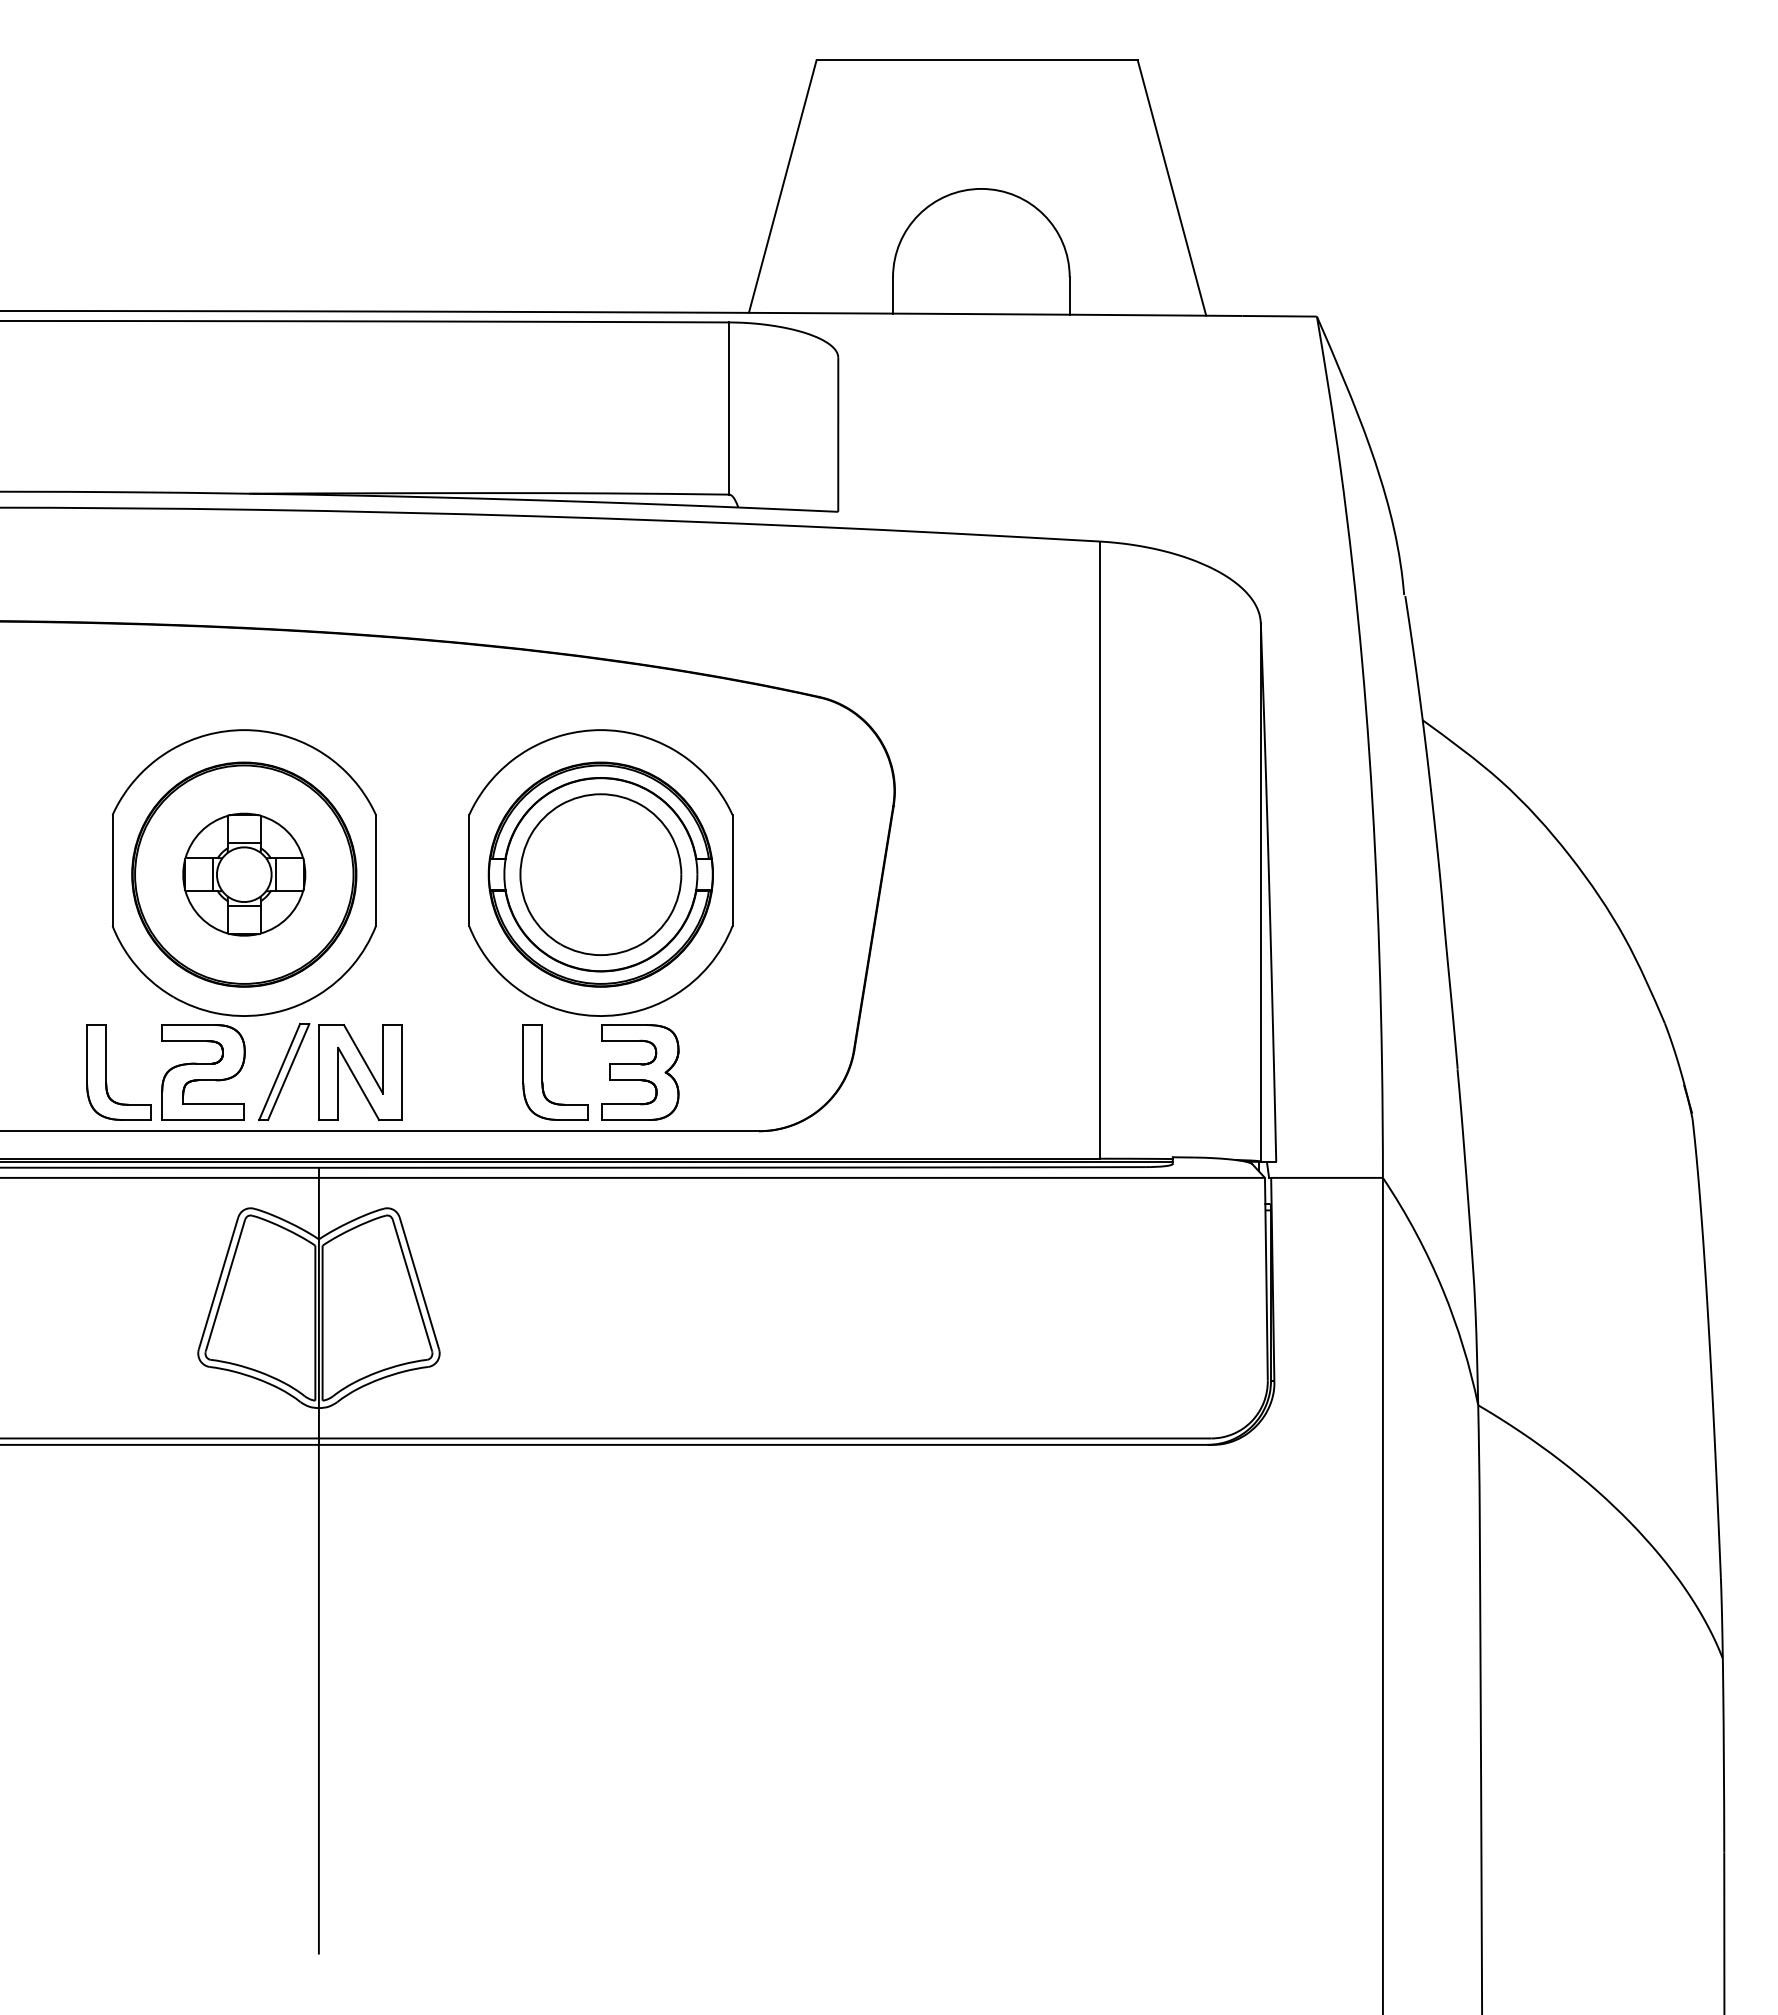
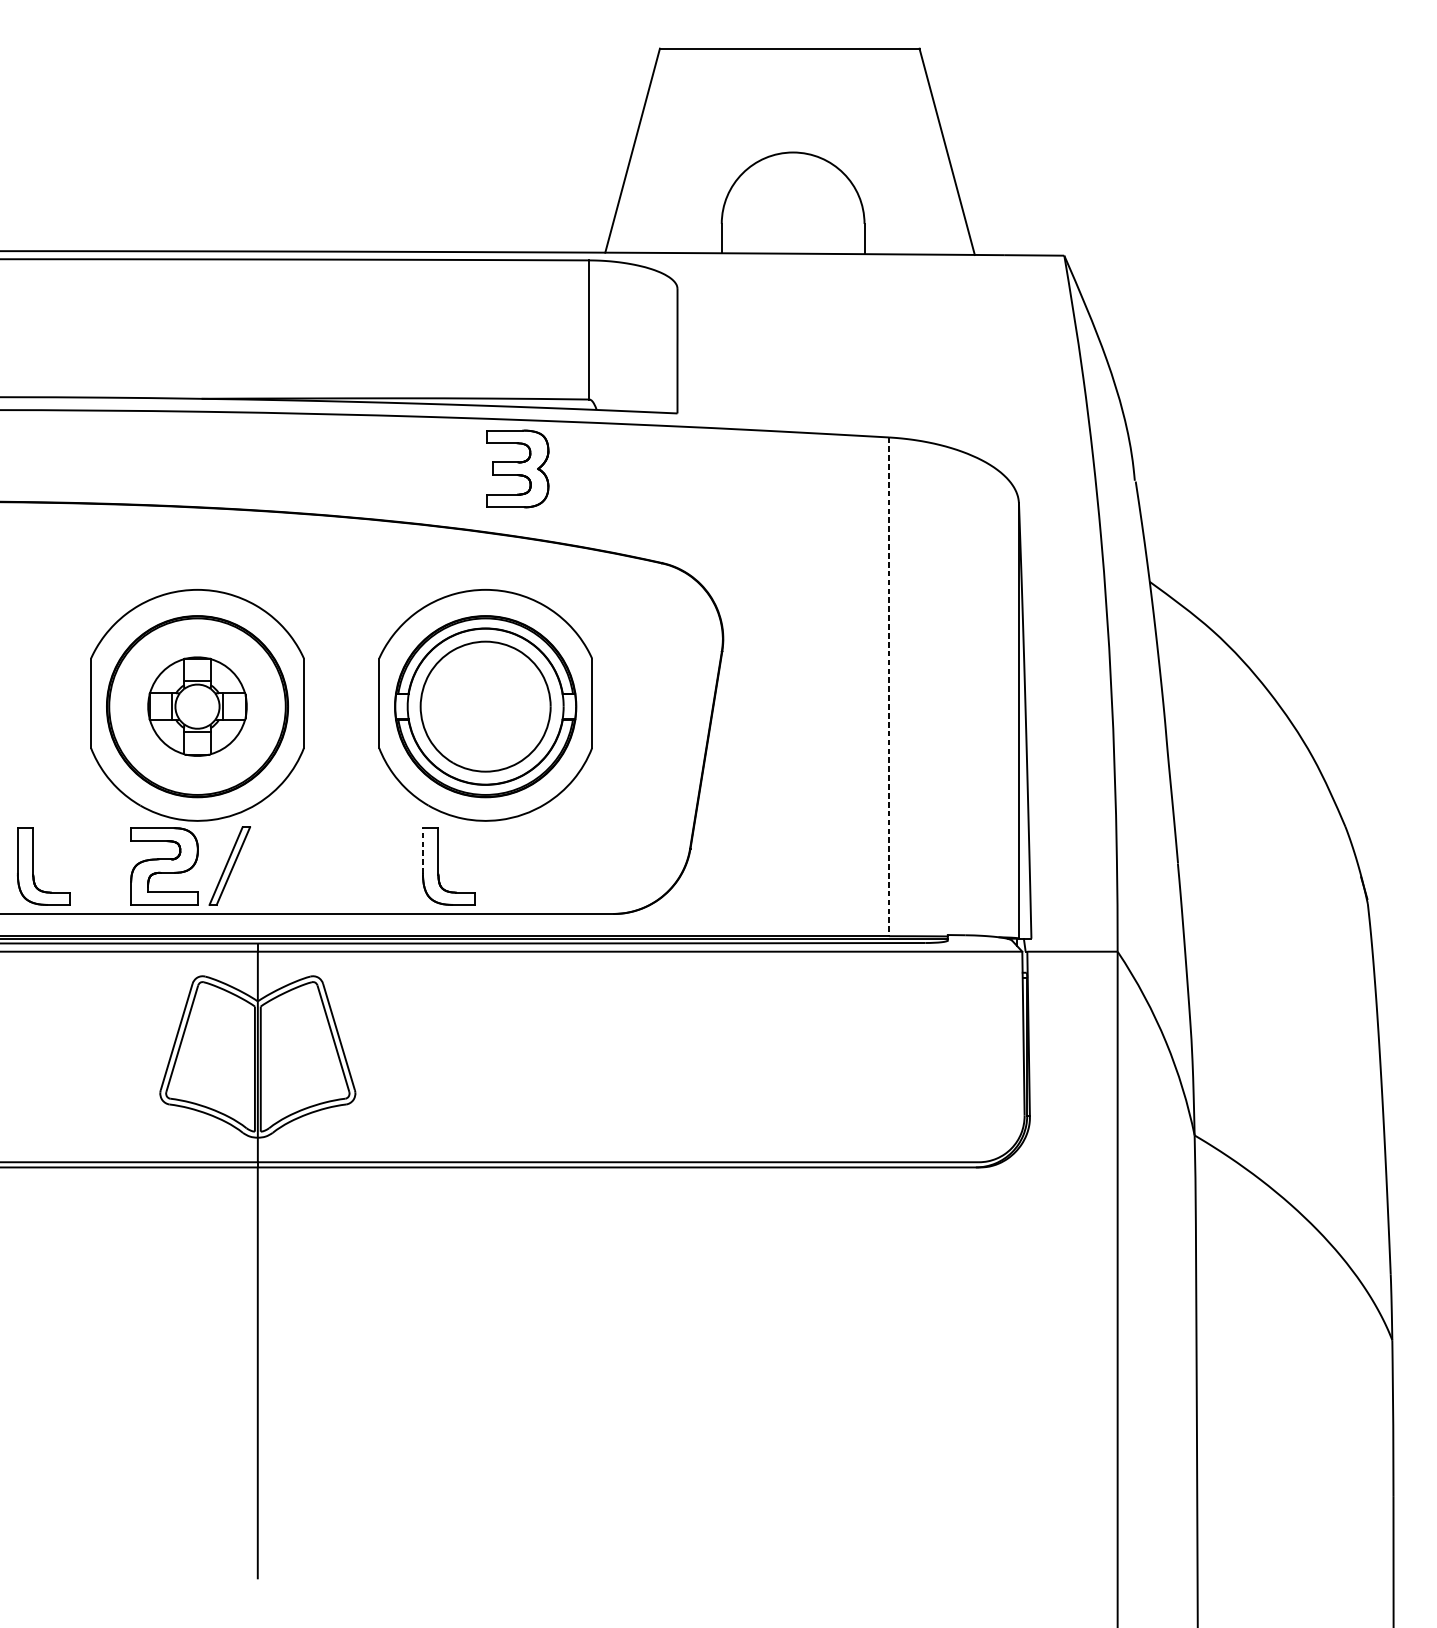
line: (1100, 850) -> (889, 687), solid -> dashed
line: (523, 1052) -> (423, 850), solid -> dashed
part: (106, 1072) -> (33, 866), moved
part: (360, 1072) -> (291, 866), removed
part: (640, 1072) -> (517, 468), moved

